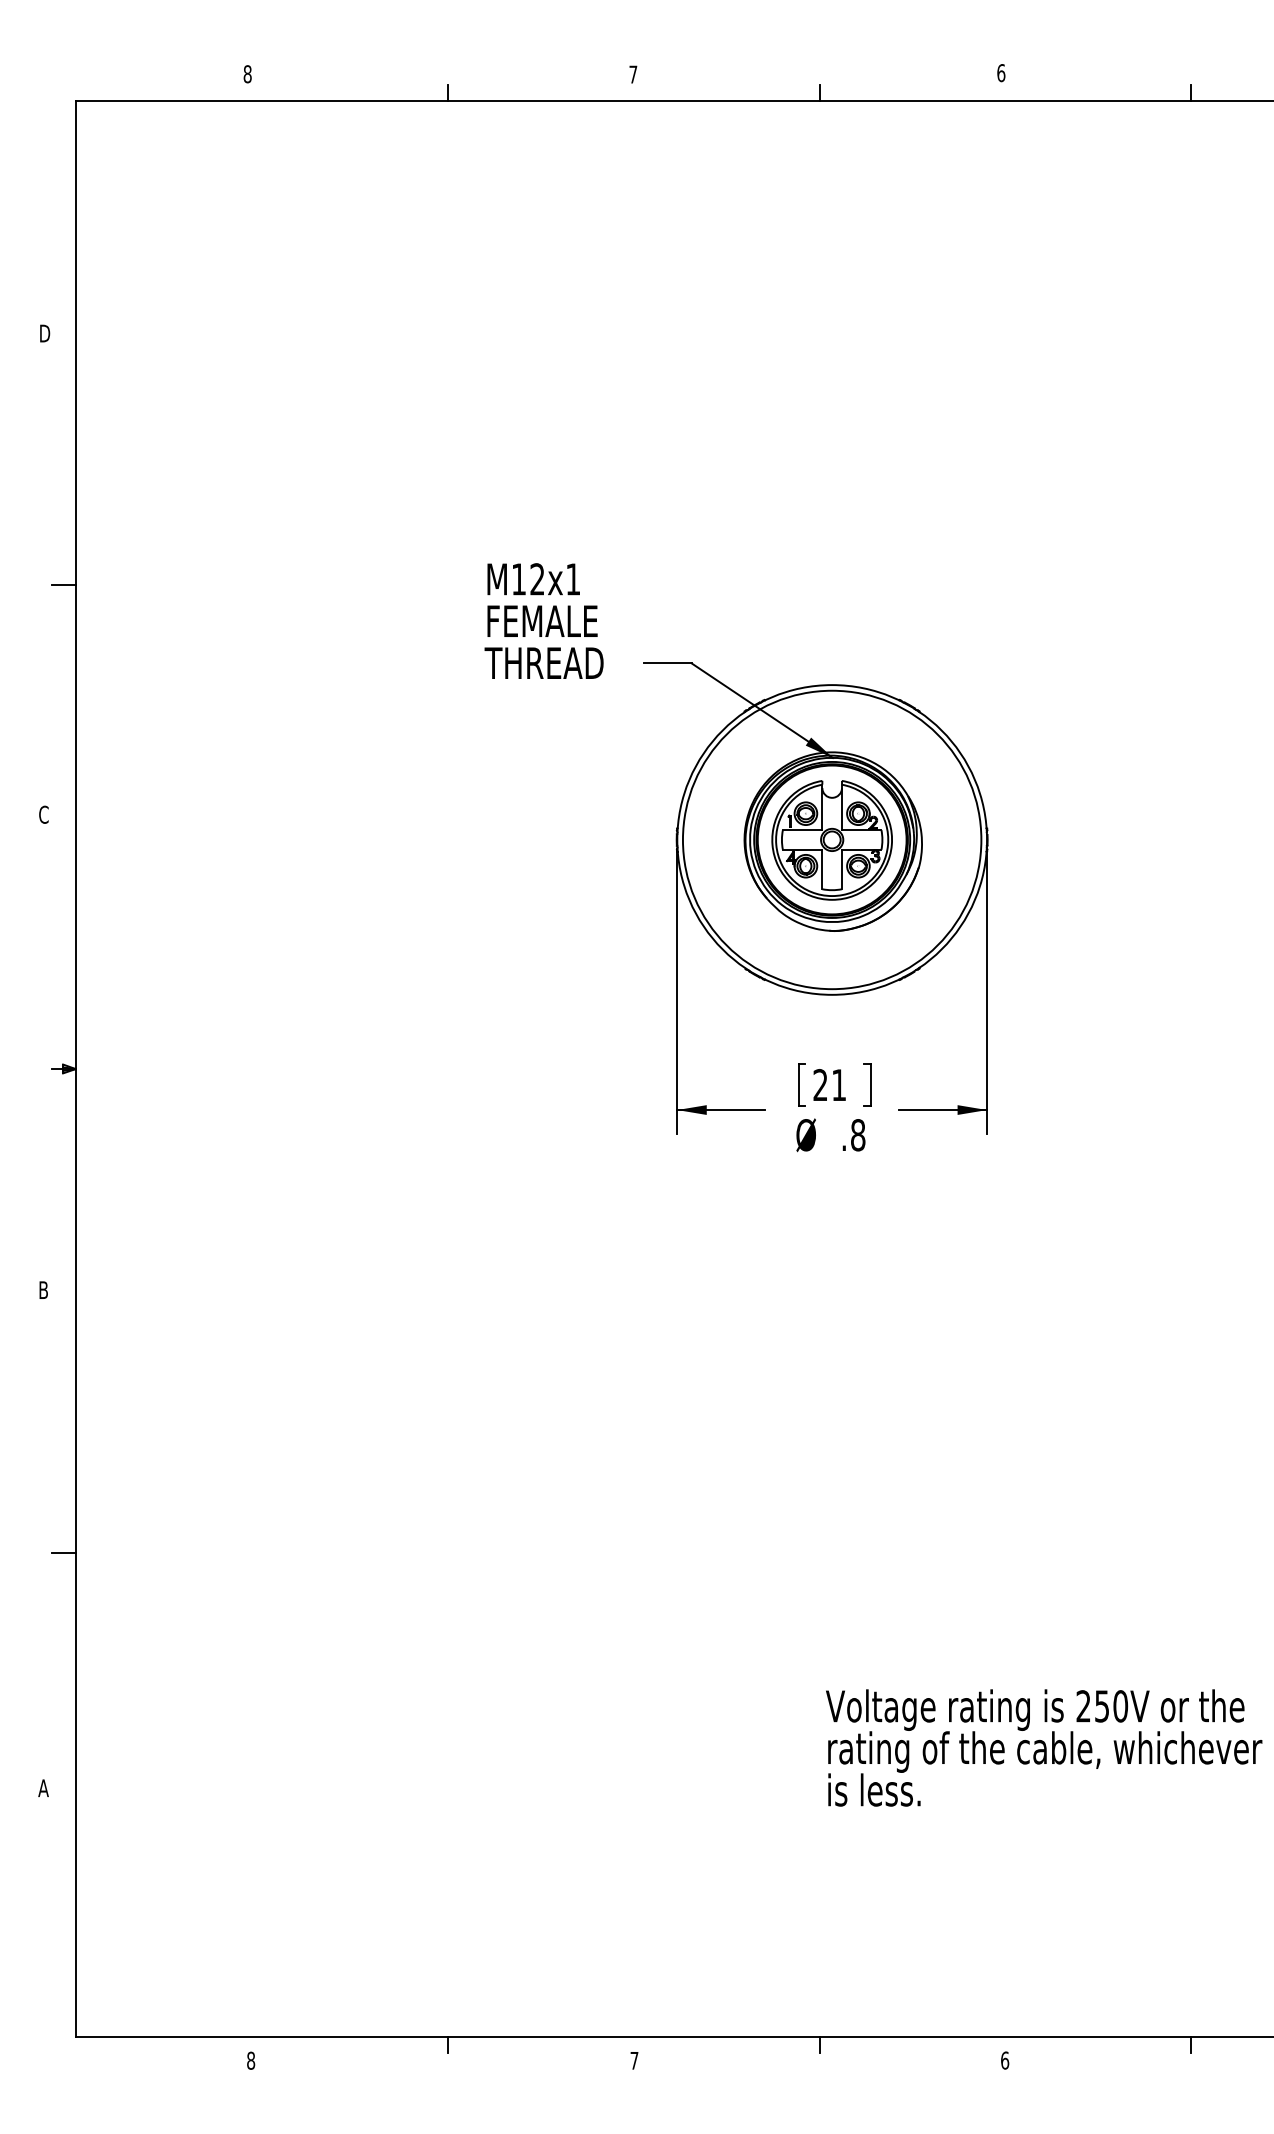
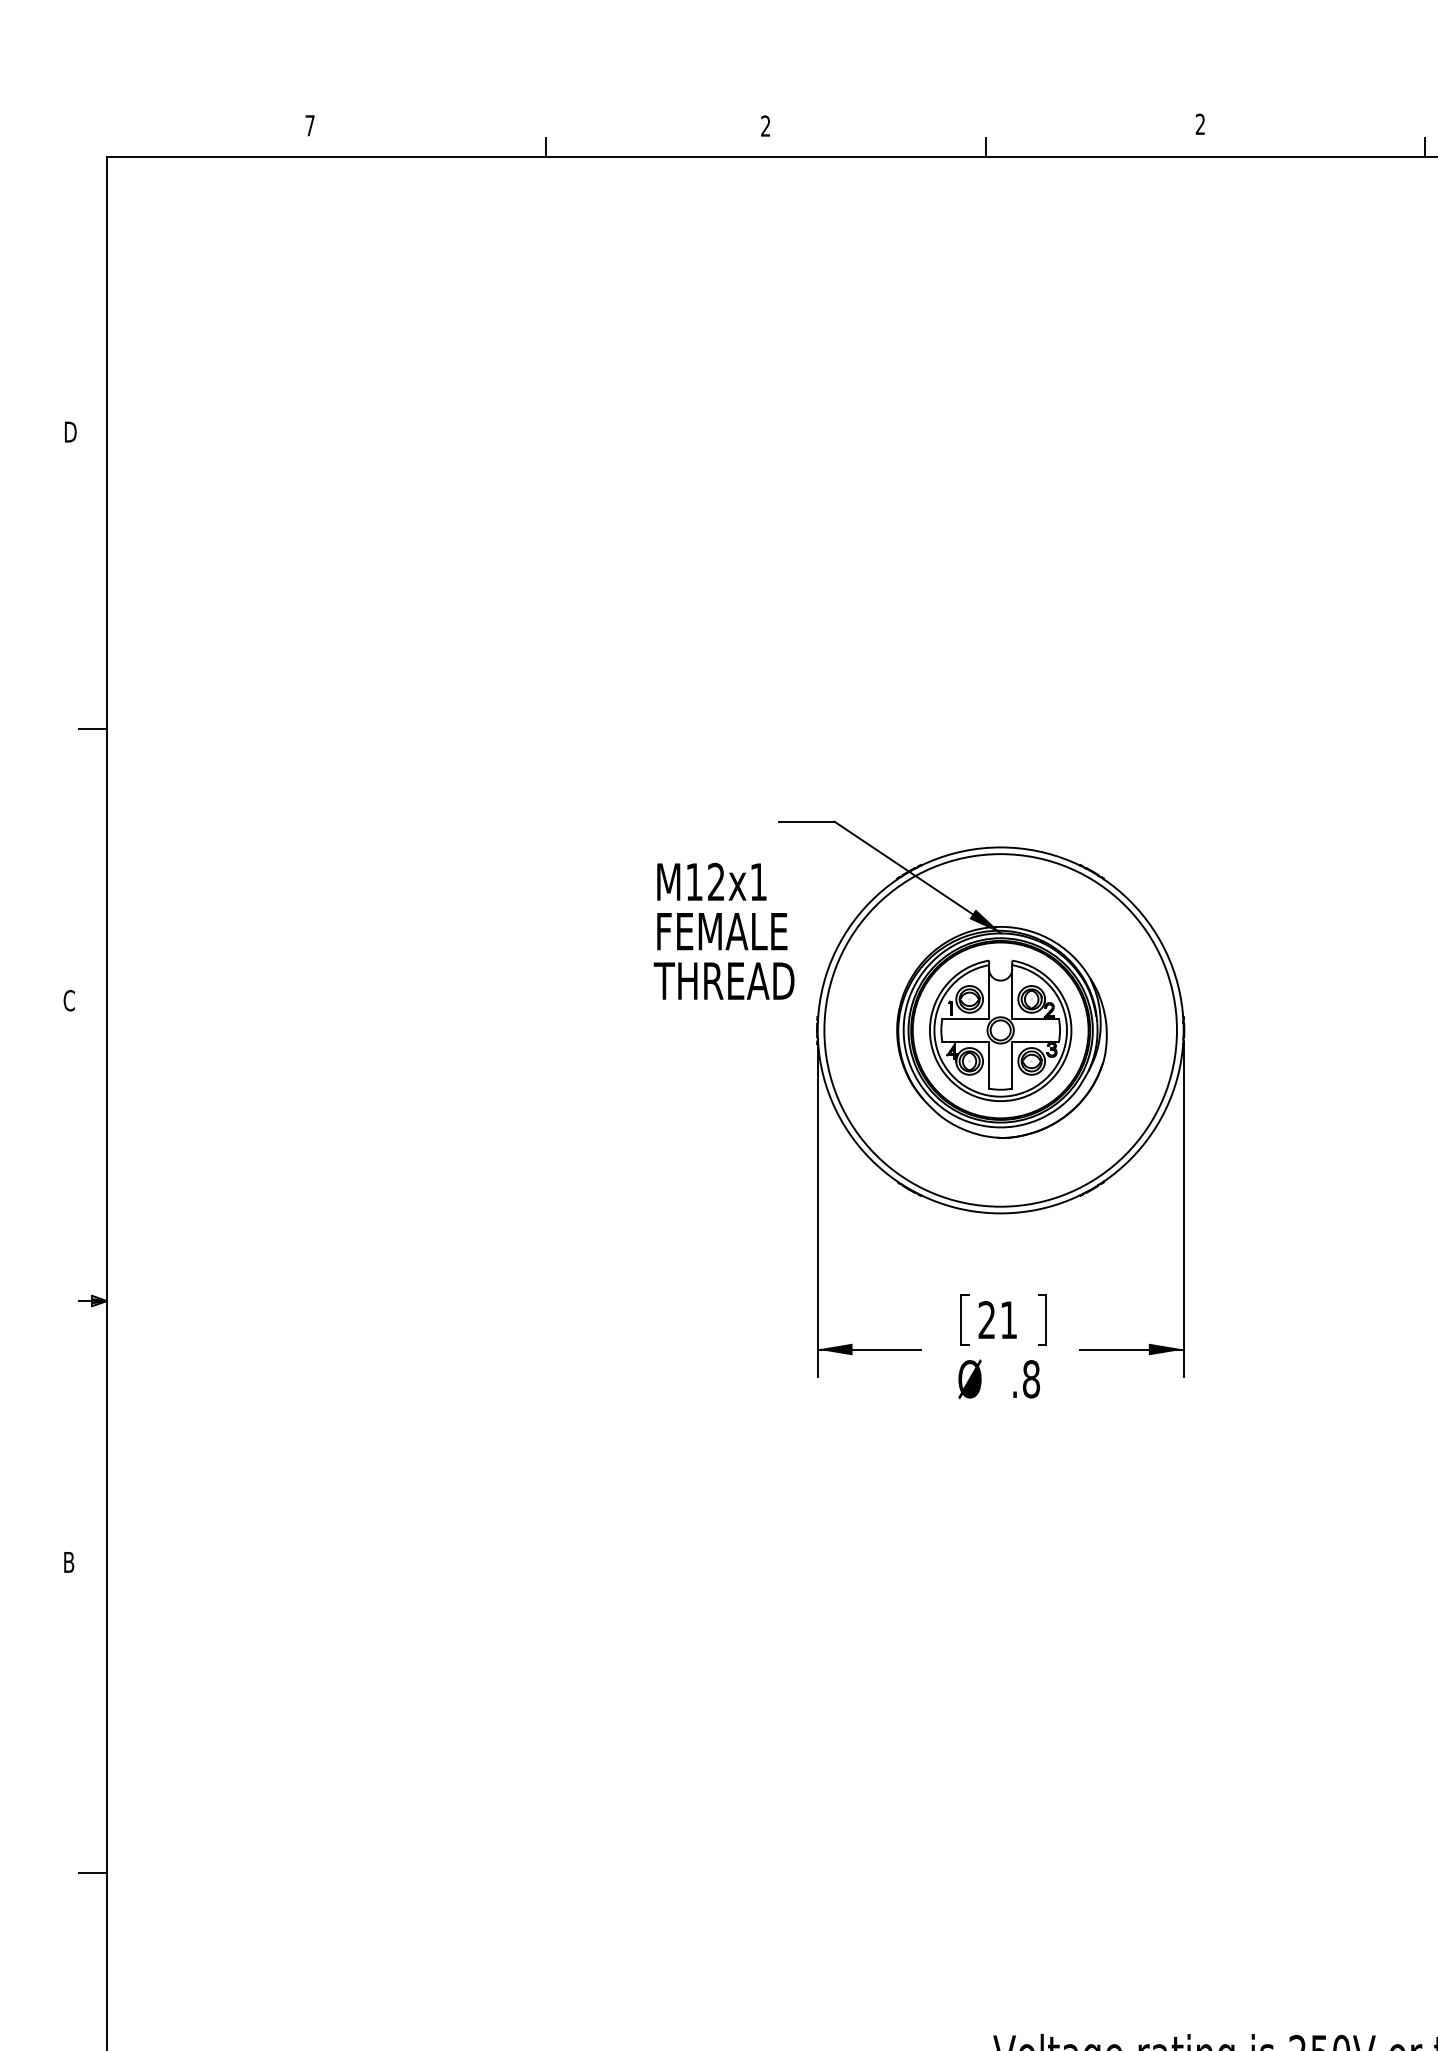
text: (1001, 73) -> (1200, 124), 6 -> 2
text: (247, 74) -> (309, 126), 8 -> 7
text: (633, 74) -> (765, 126), 7 -> 2
text: (543, 620) -> (723, 930), moved

